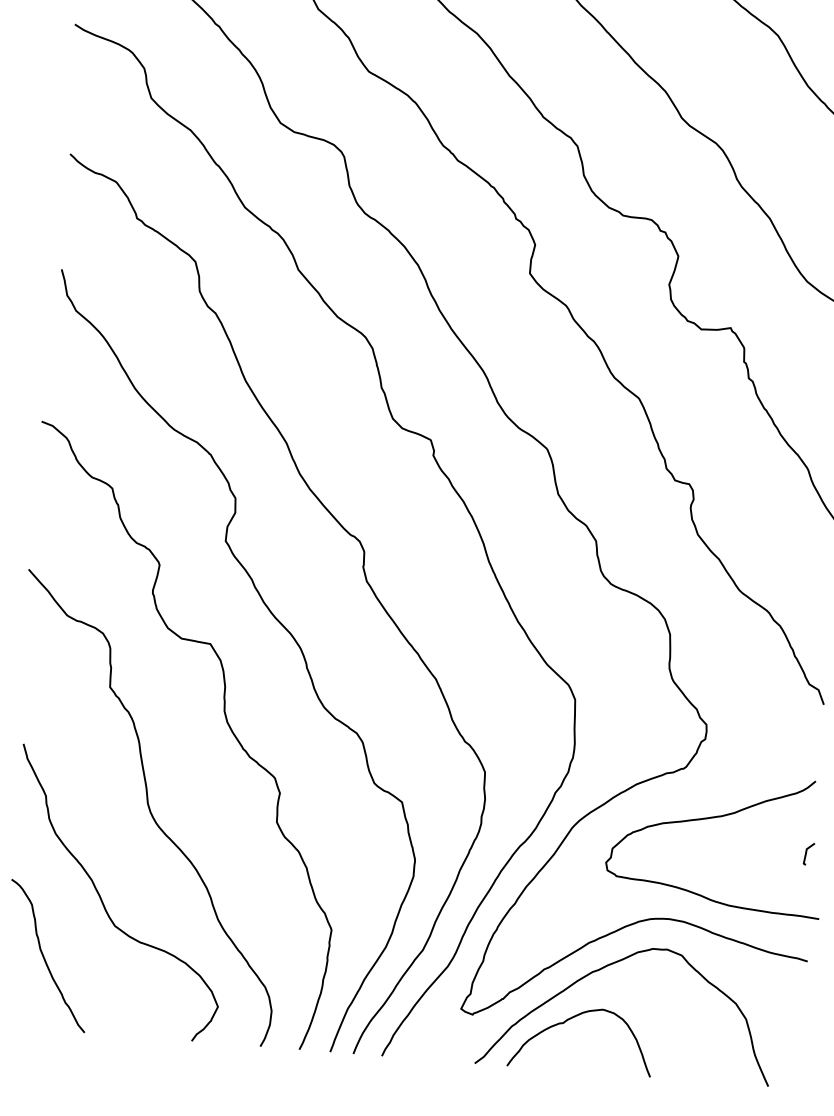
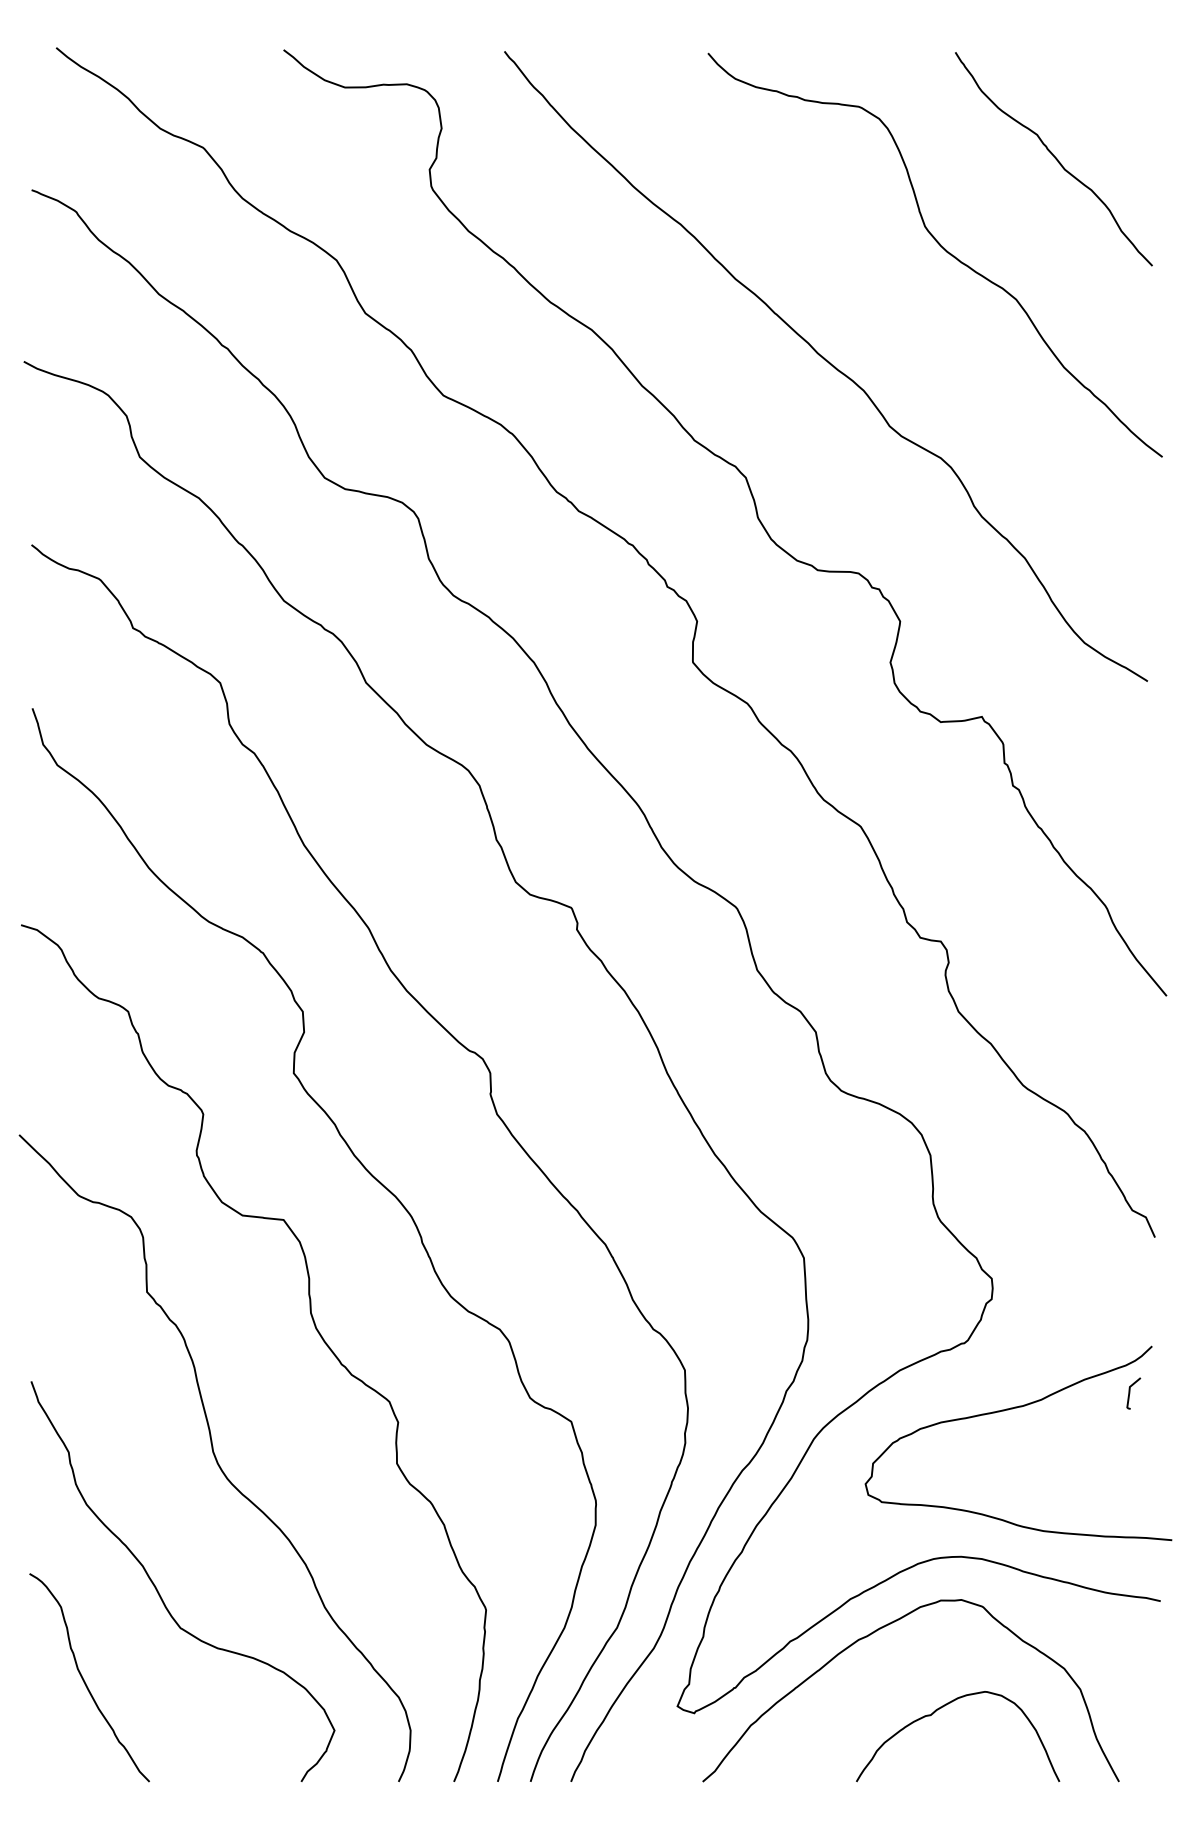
curve: (806, 853) -> (1130, 1393), moved
curve: (572, 1018) -> (943, 1707), moved

